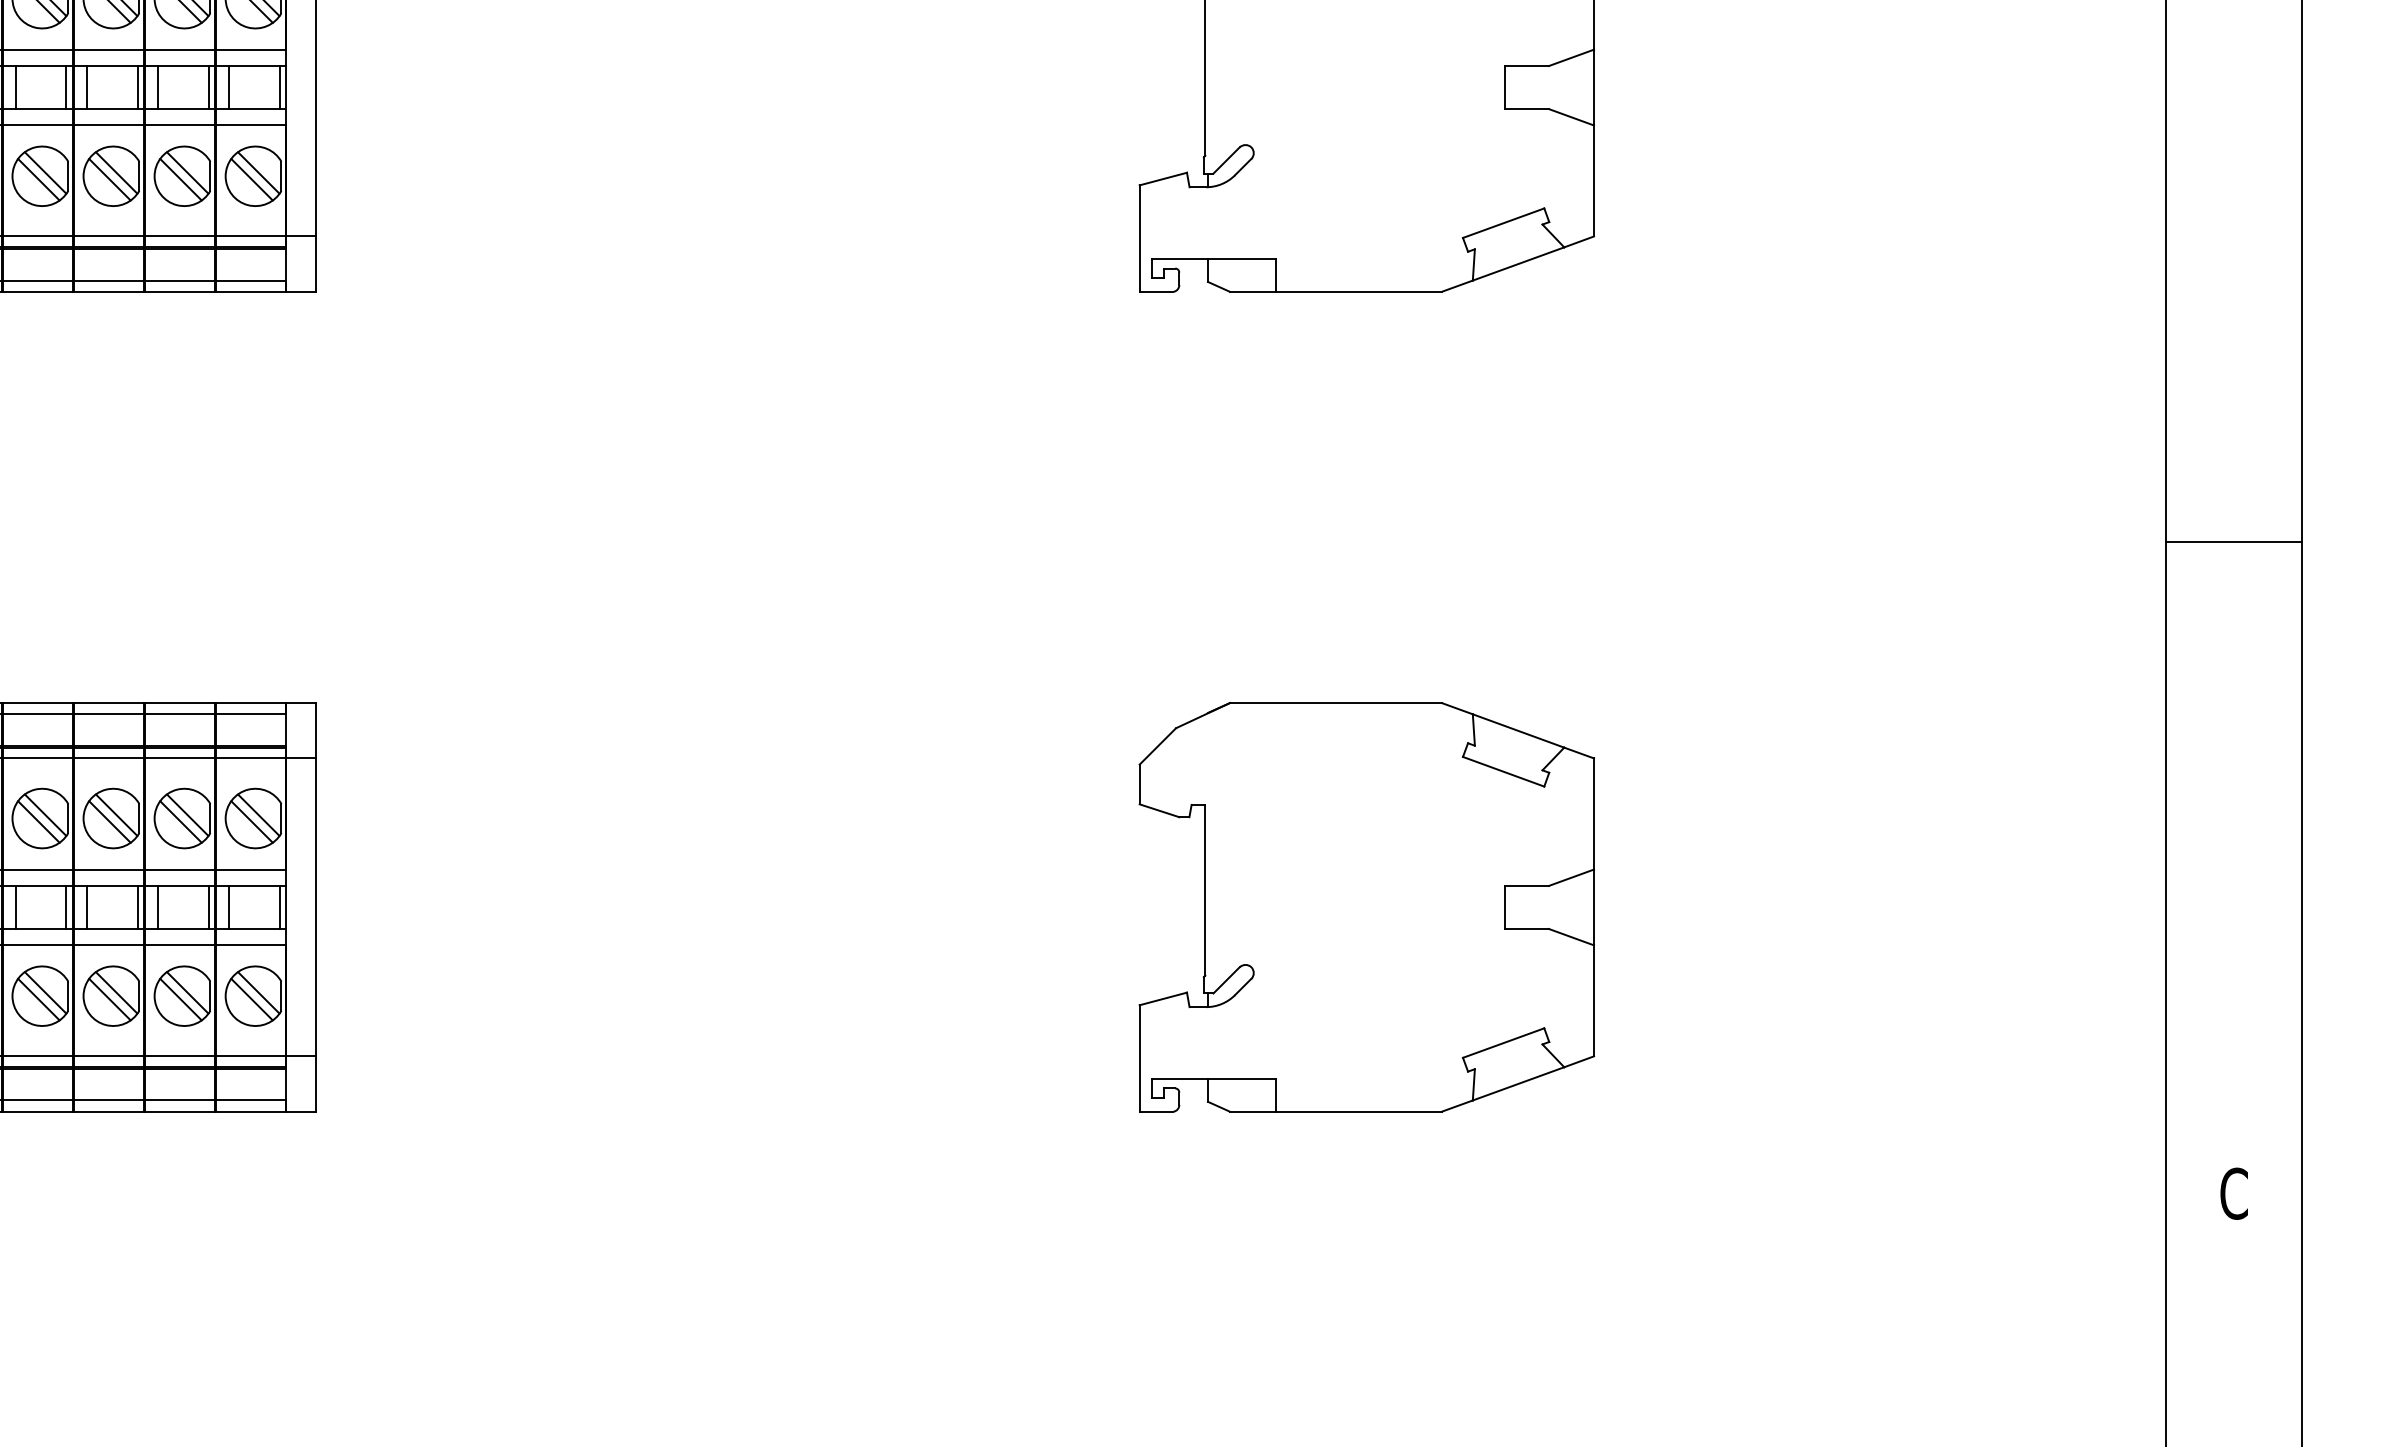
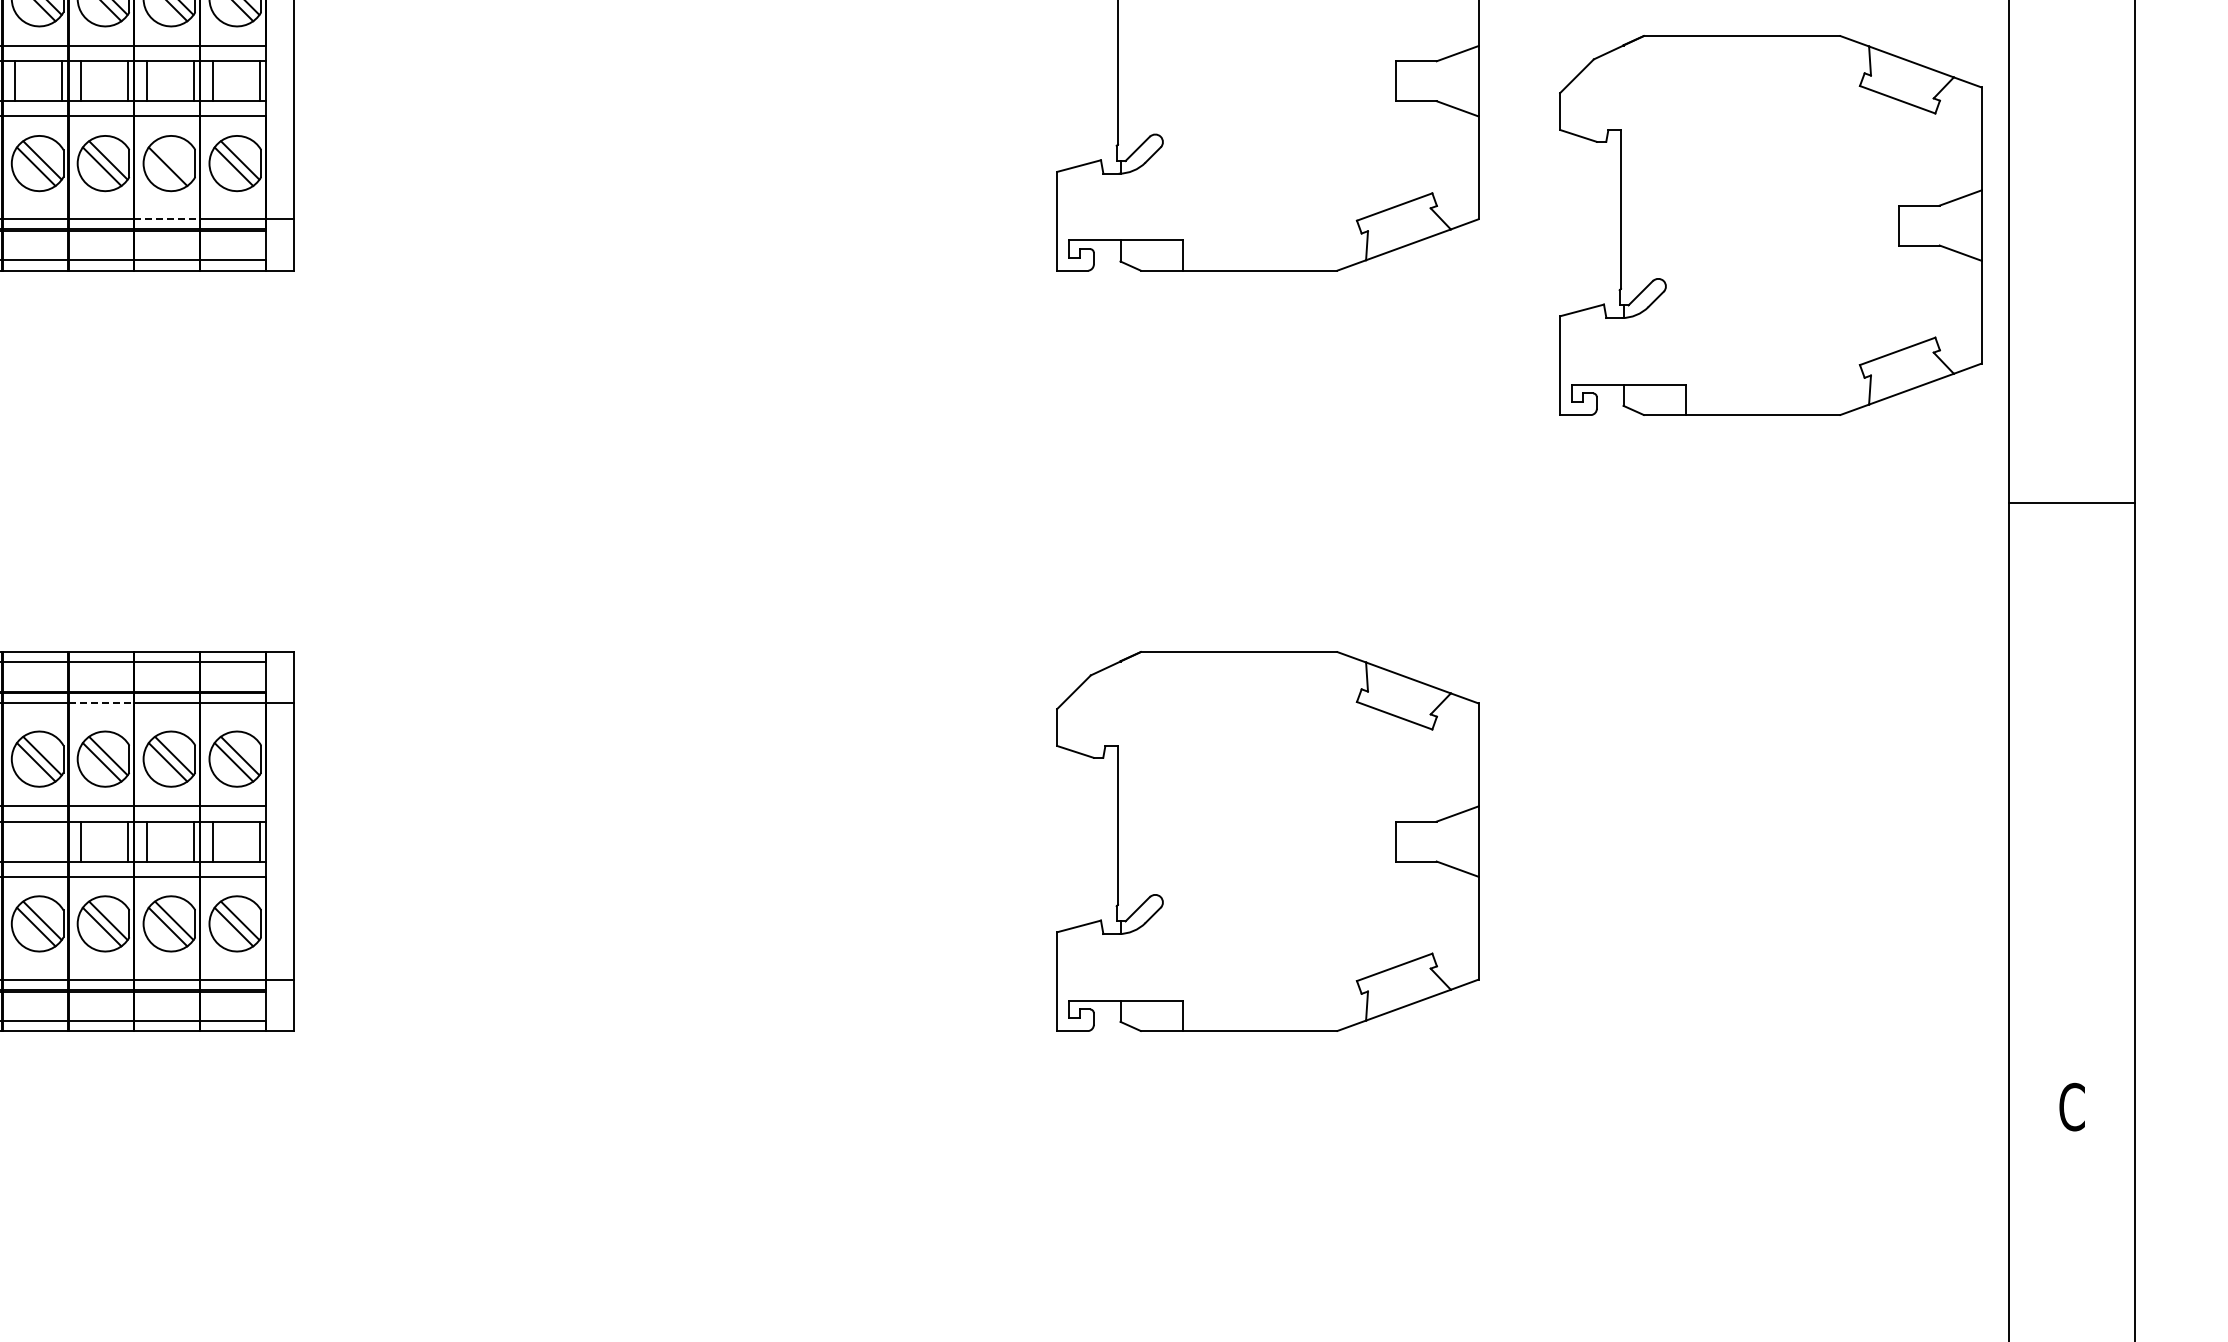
line: (187, 173) -> (174, 160), removed
line: (180, 236) -> (167, 219), solid -> dashed
part: (1908, 243) -> (1770, 225), added
line: (109, 758) -> (101, 703), solid -> dashed
line: (16, 907) -> (15, 841), removed
line: (66, 907) -> (61, 841), removed

